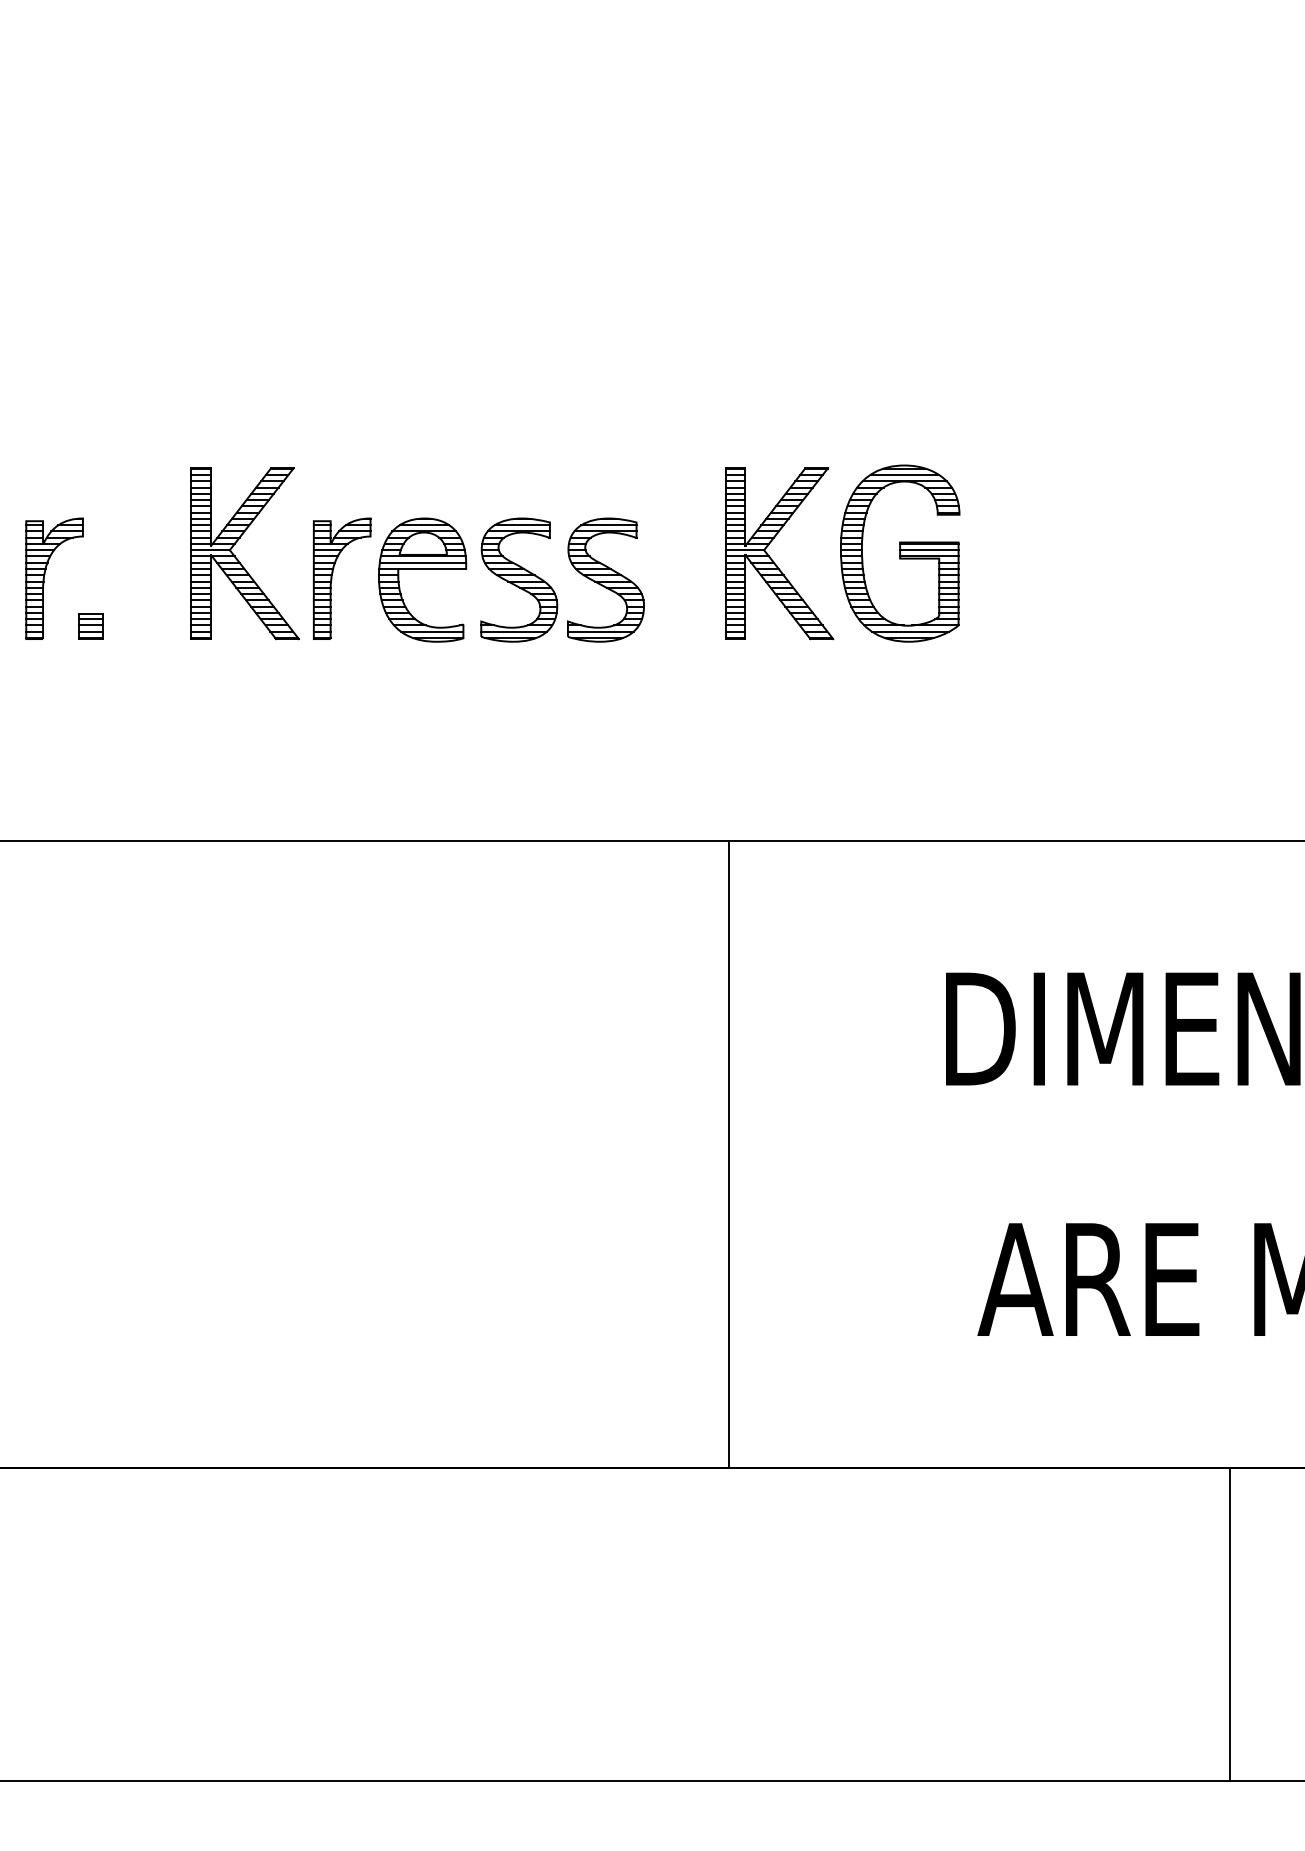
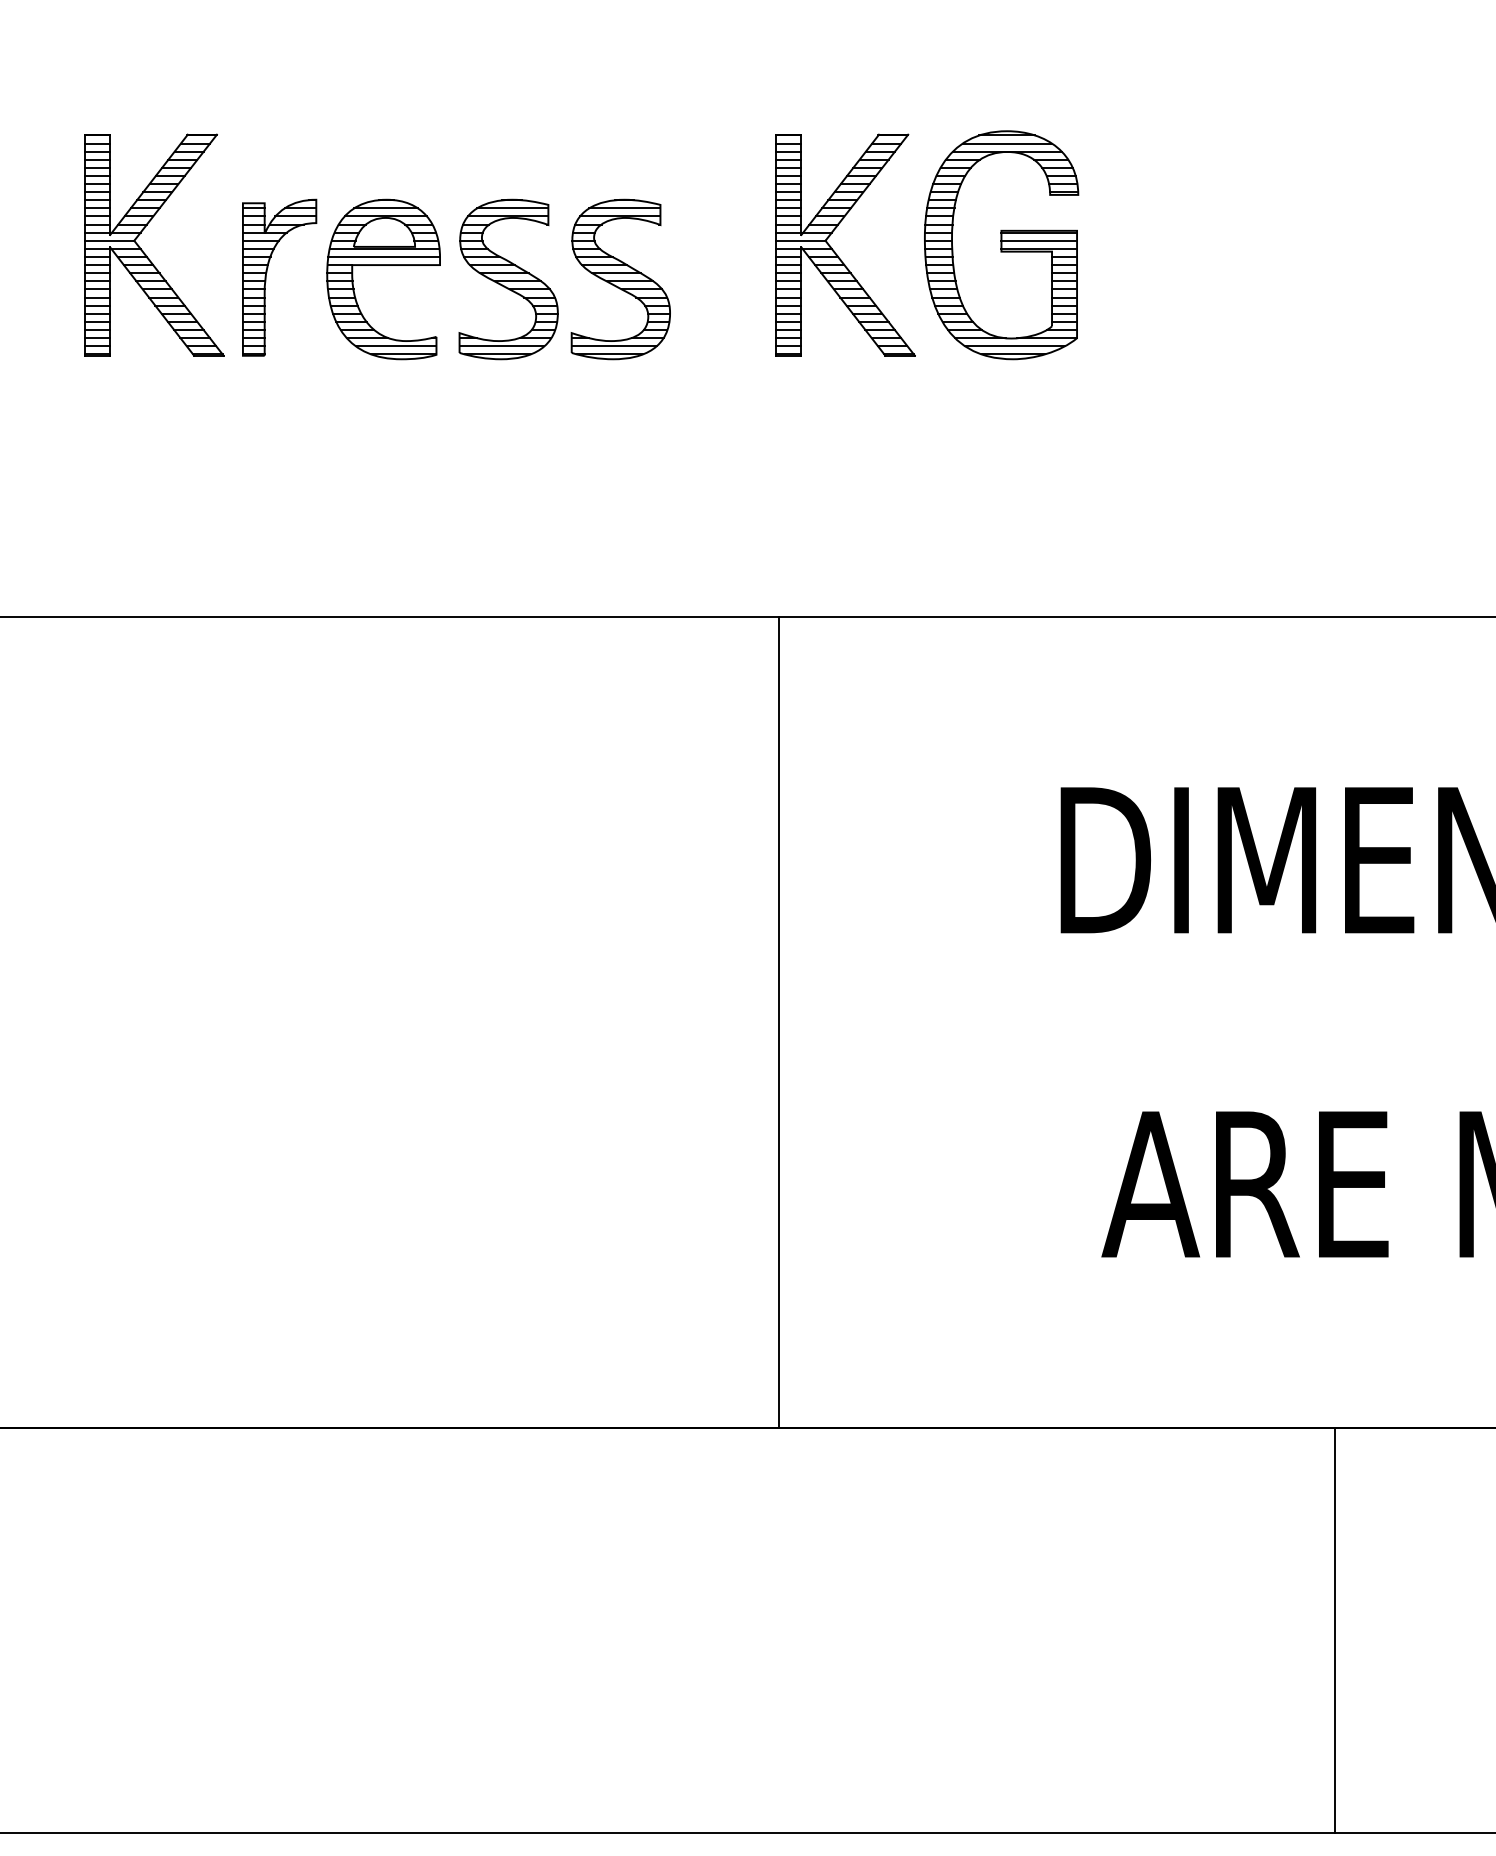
line: (1229, 1623) -> (1334, 1629), moved

